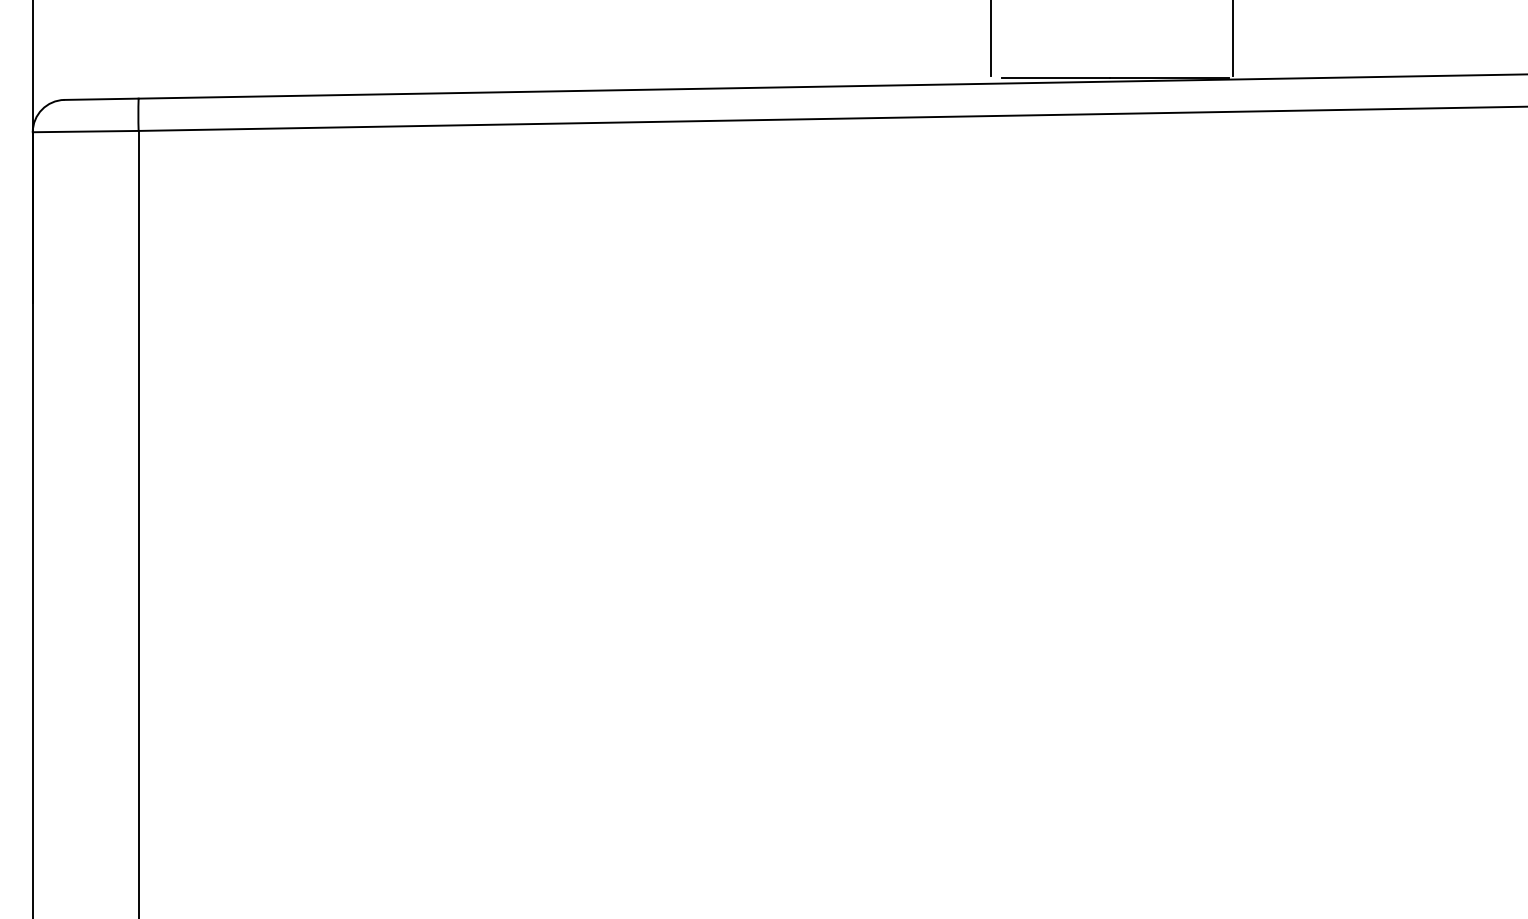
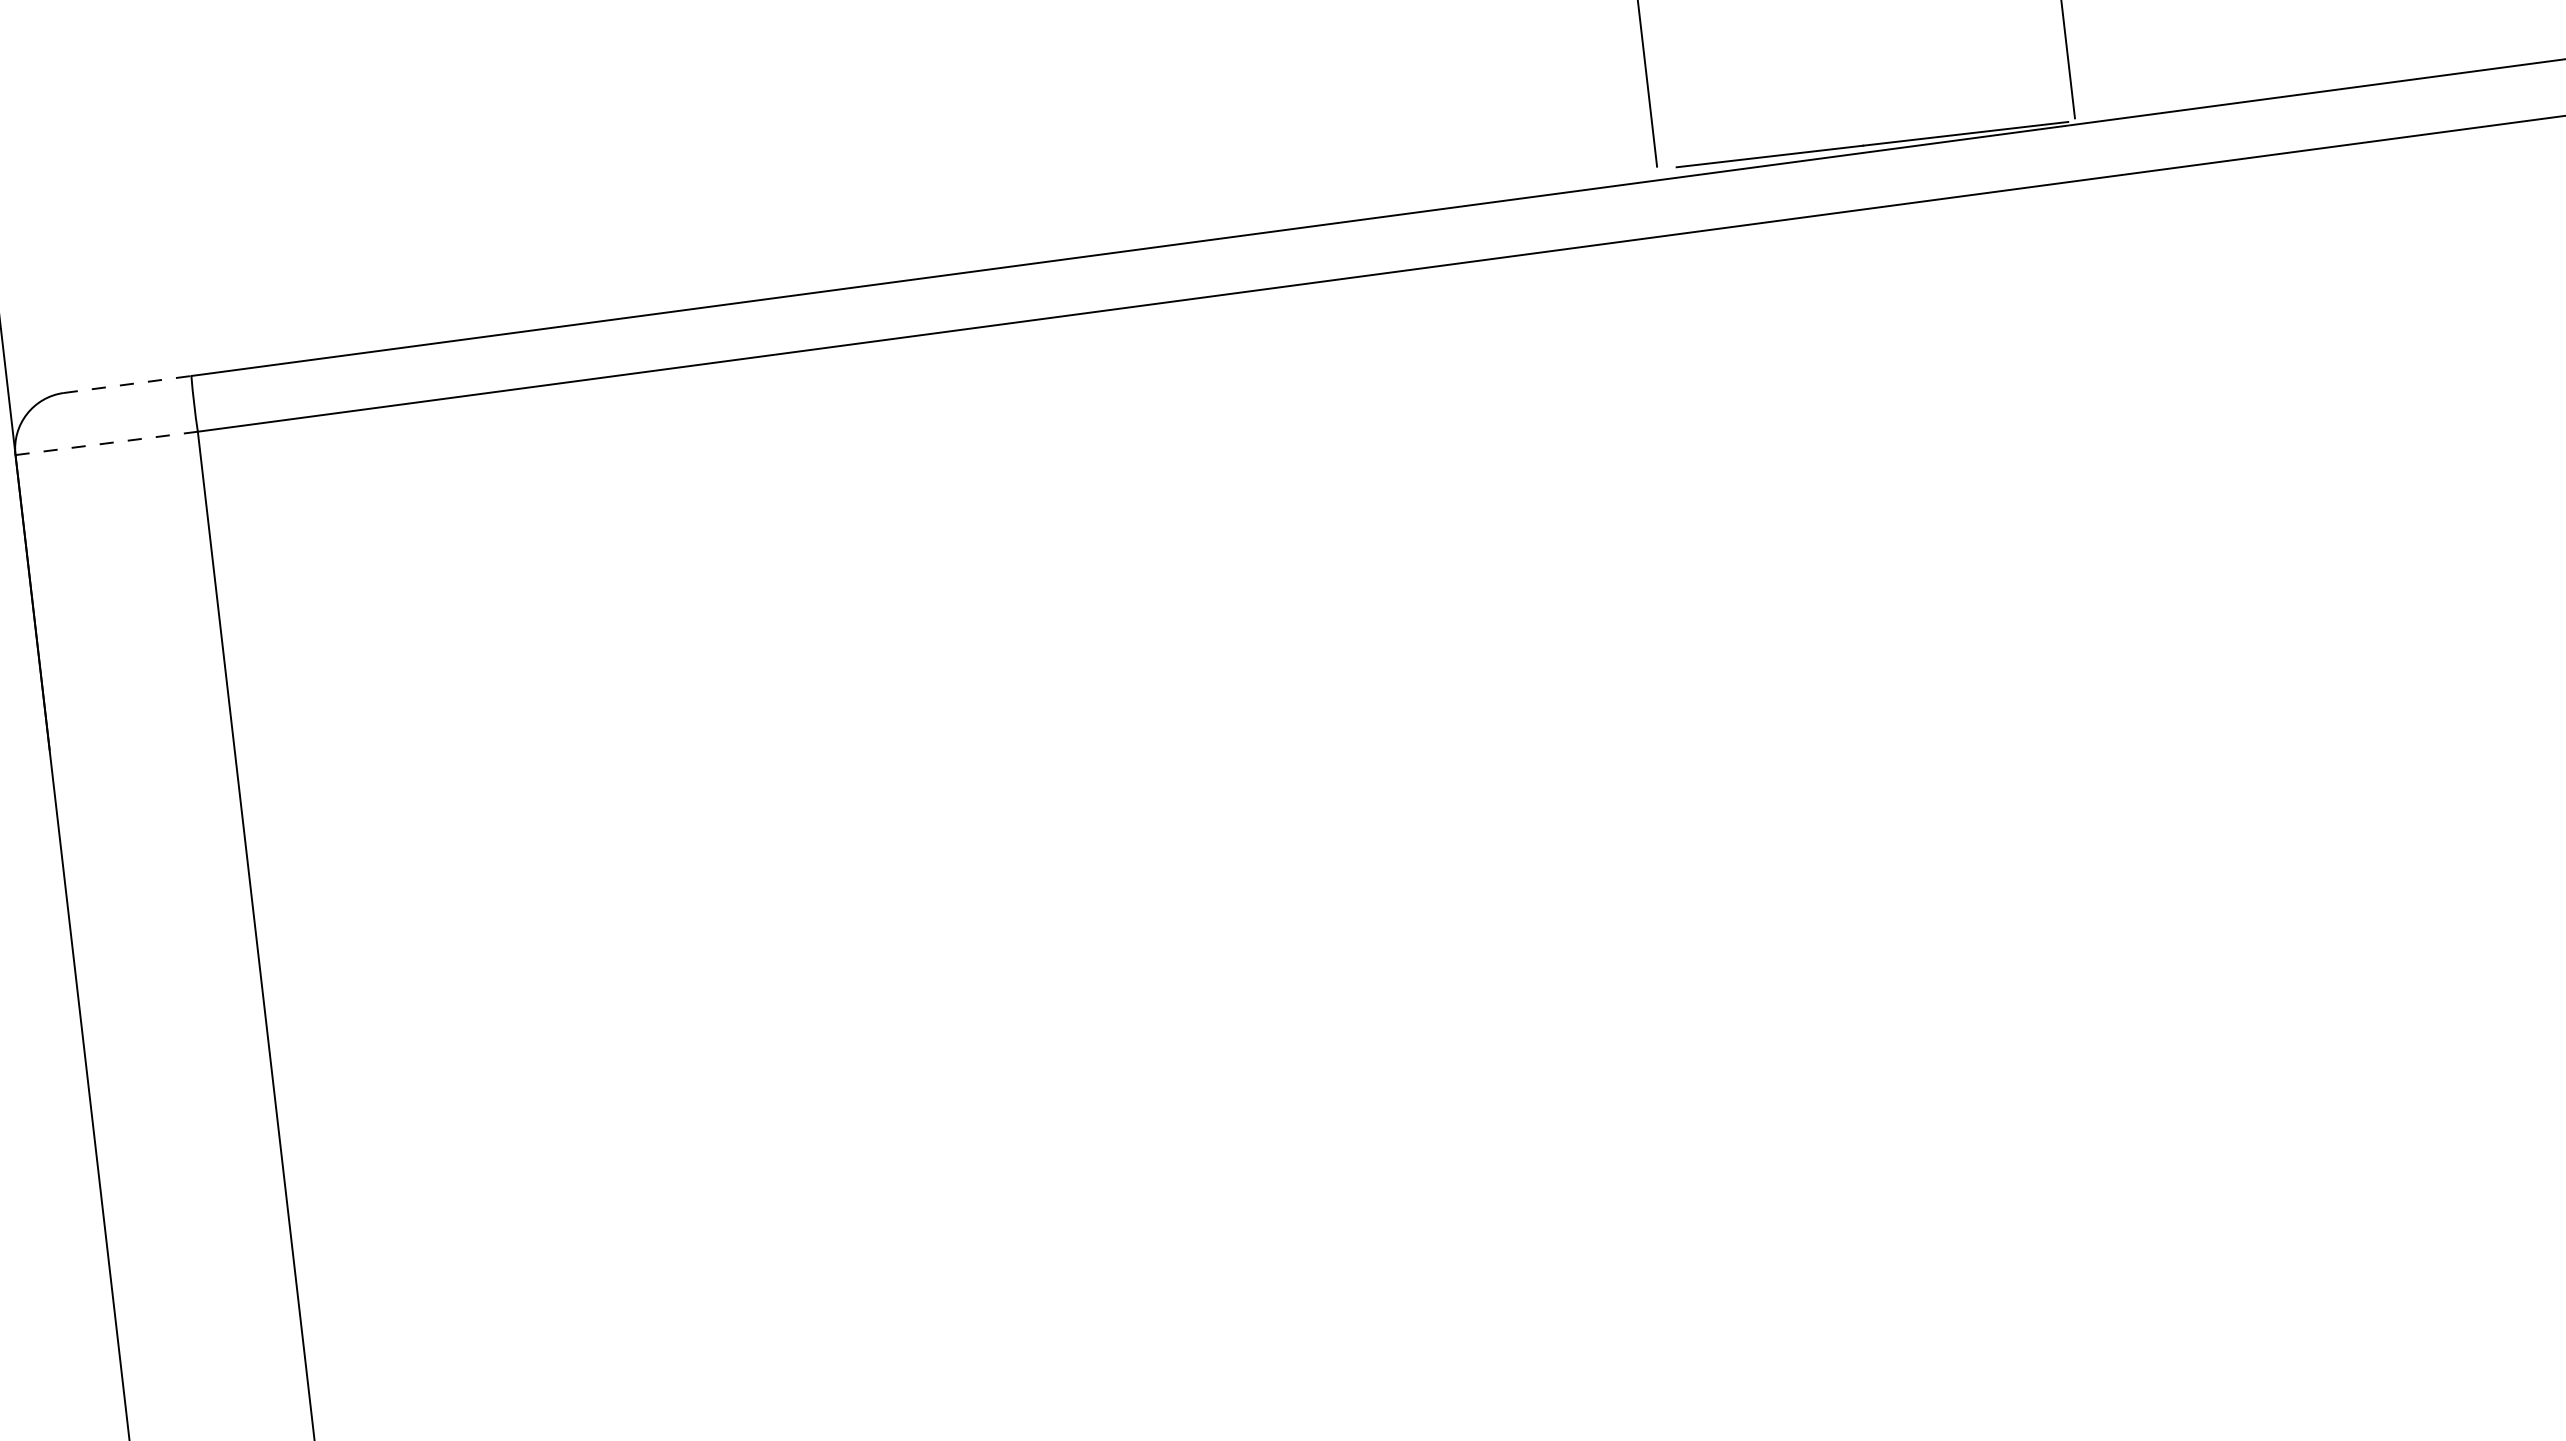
line: (102, 99) -> (129, 384), solid -> dashed
line: (85, 131) -> (106, 443), solid -> dashed

